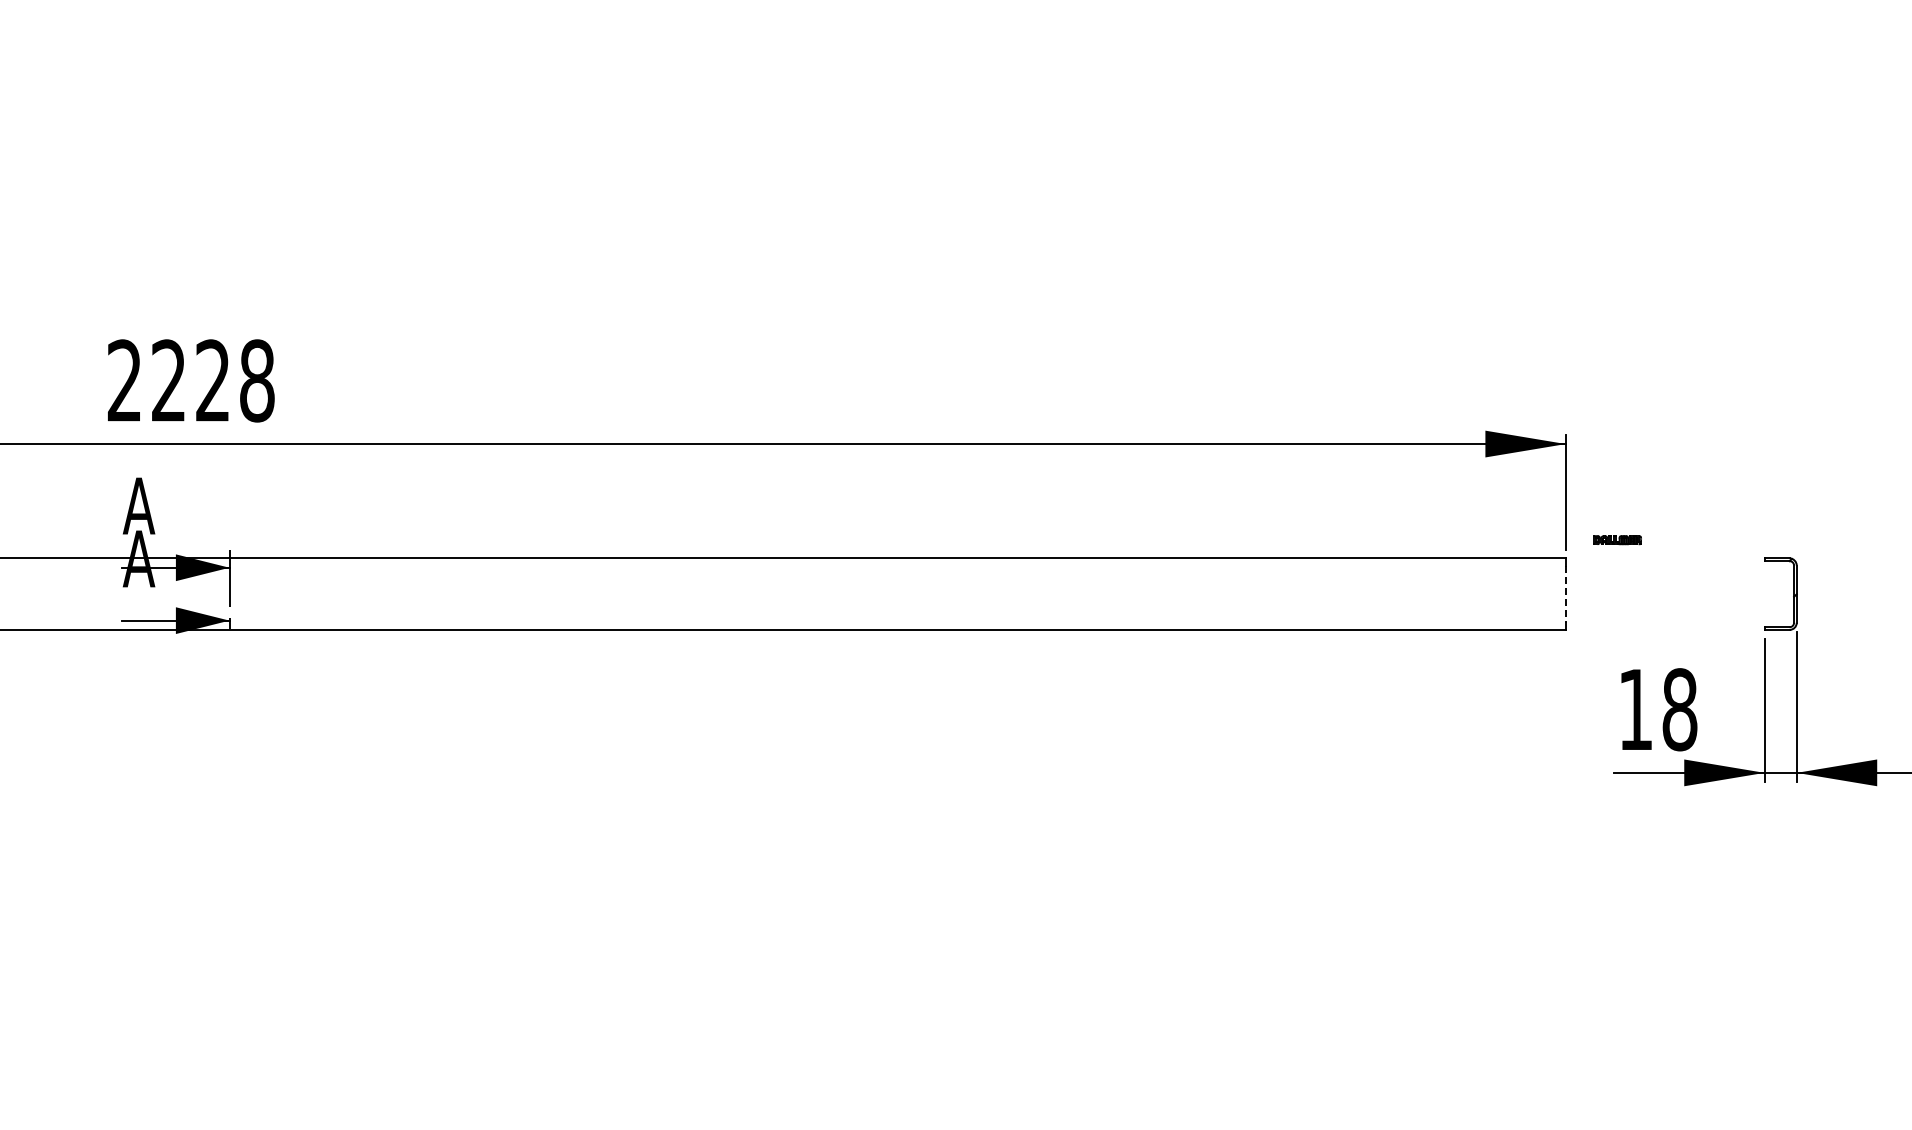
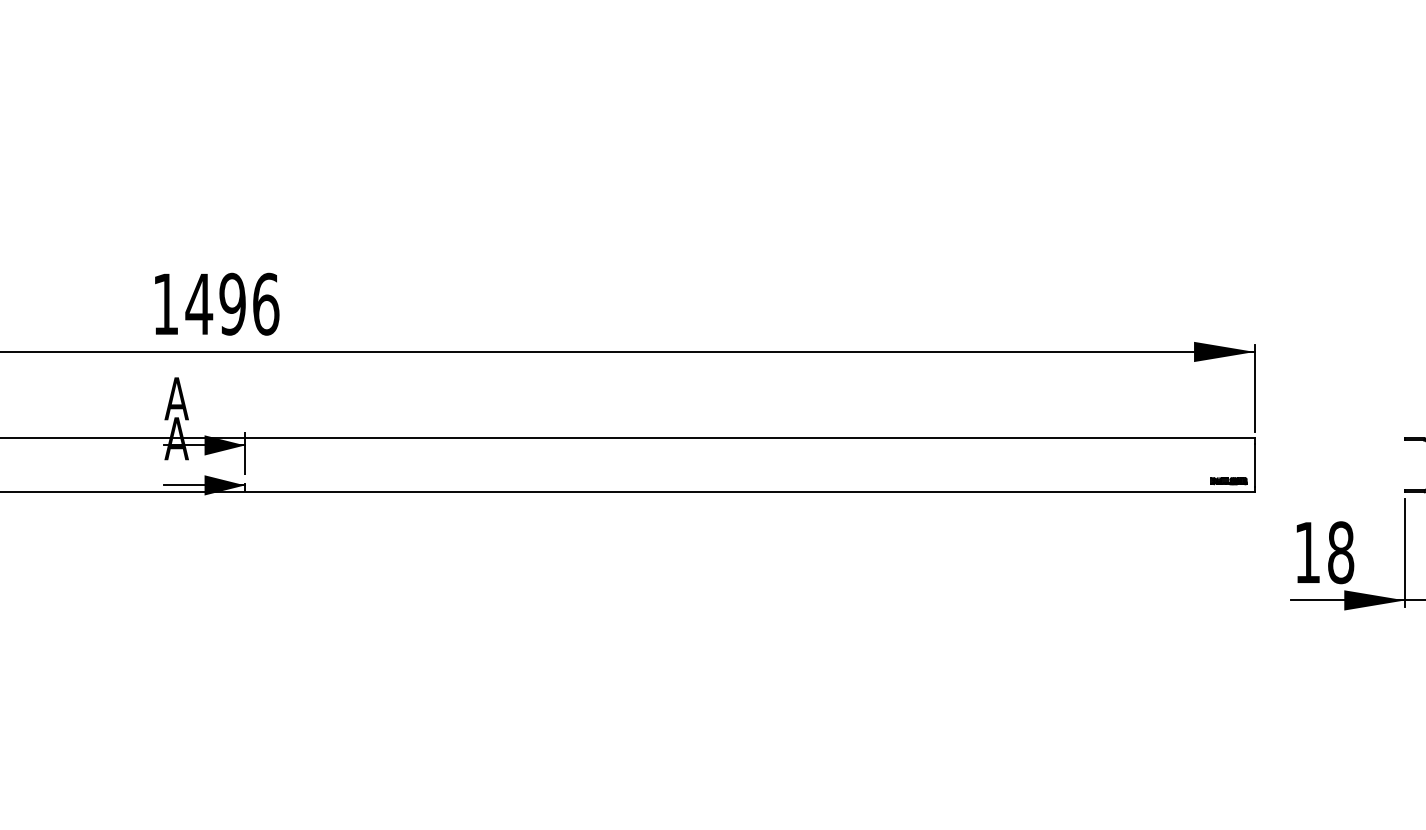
text: (191, 380) -> (216, 303), 2228 -> 1496
part: (1617, 540) -> (1228, 481), moved
line: (1565, 594) -> (1254, 465), dashed -> solid

